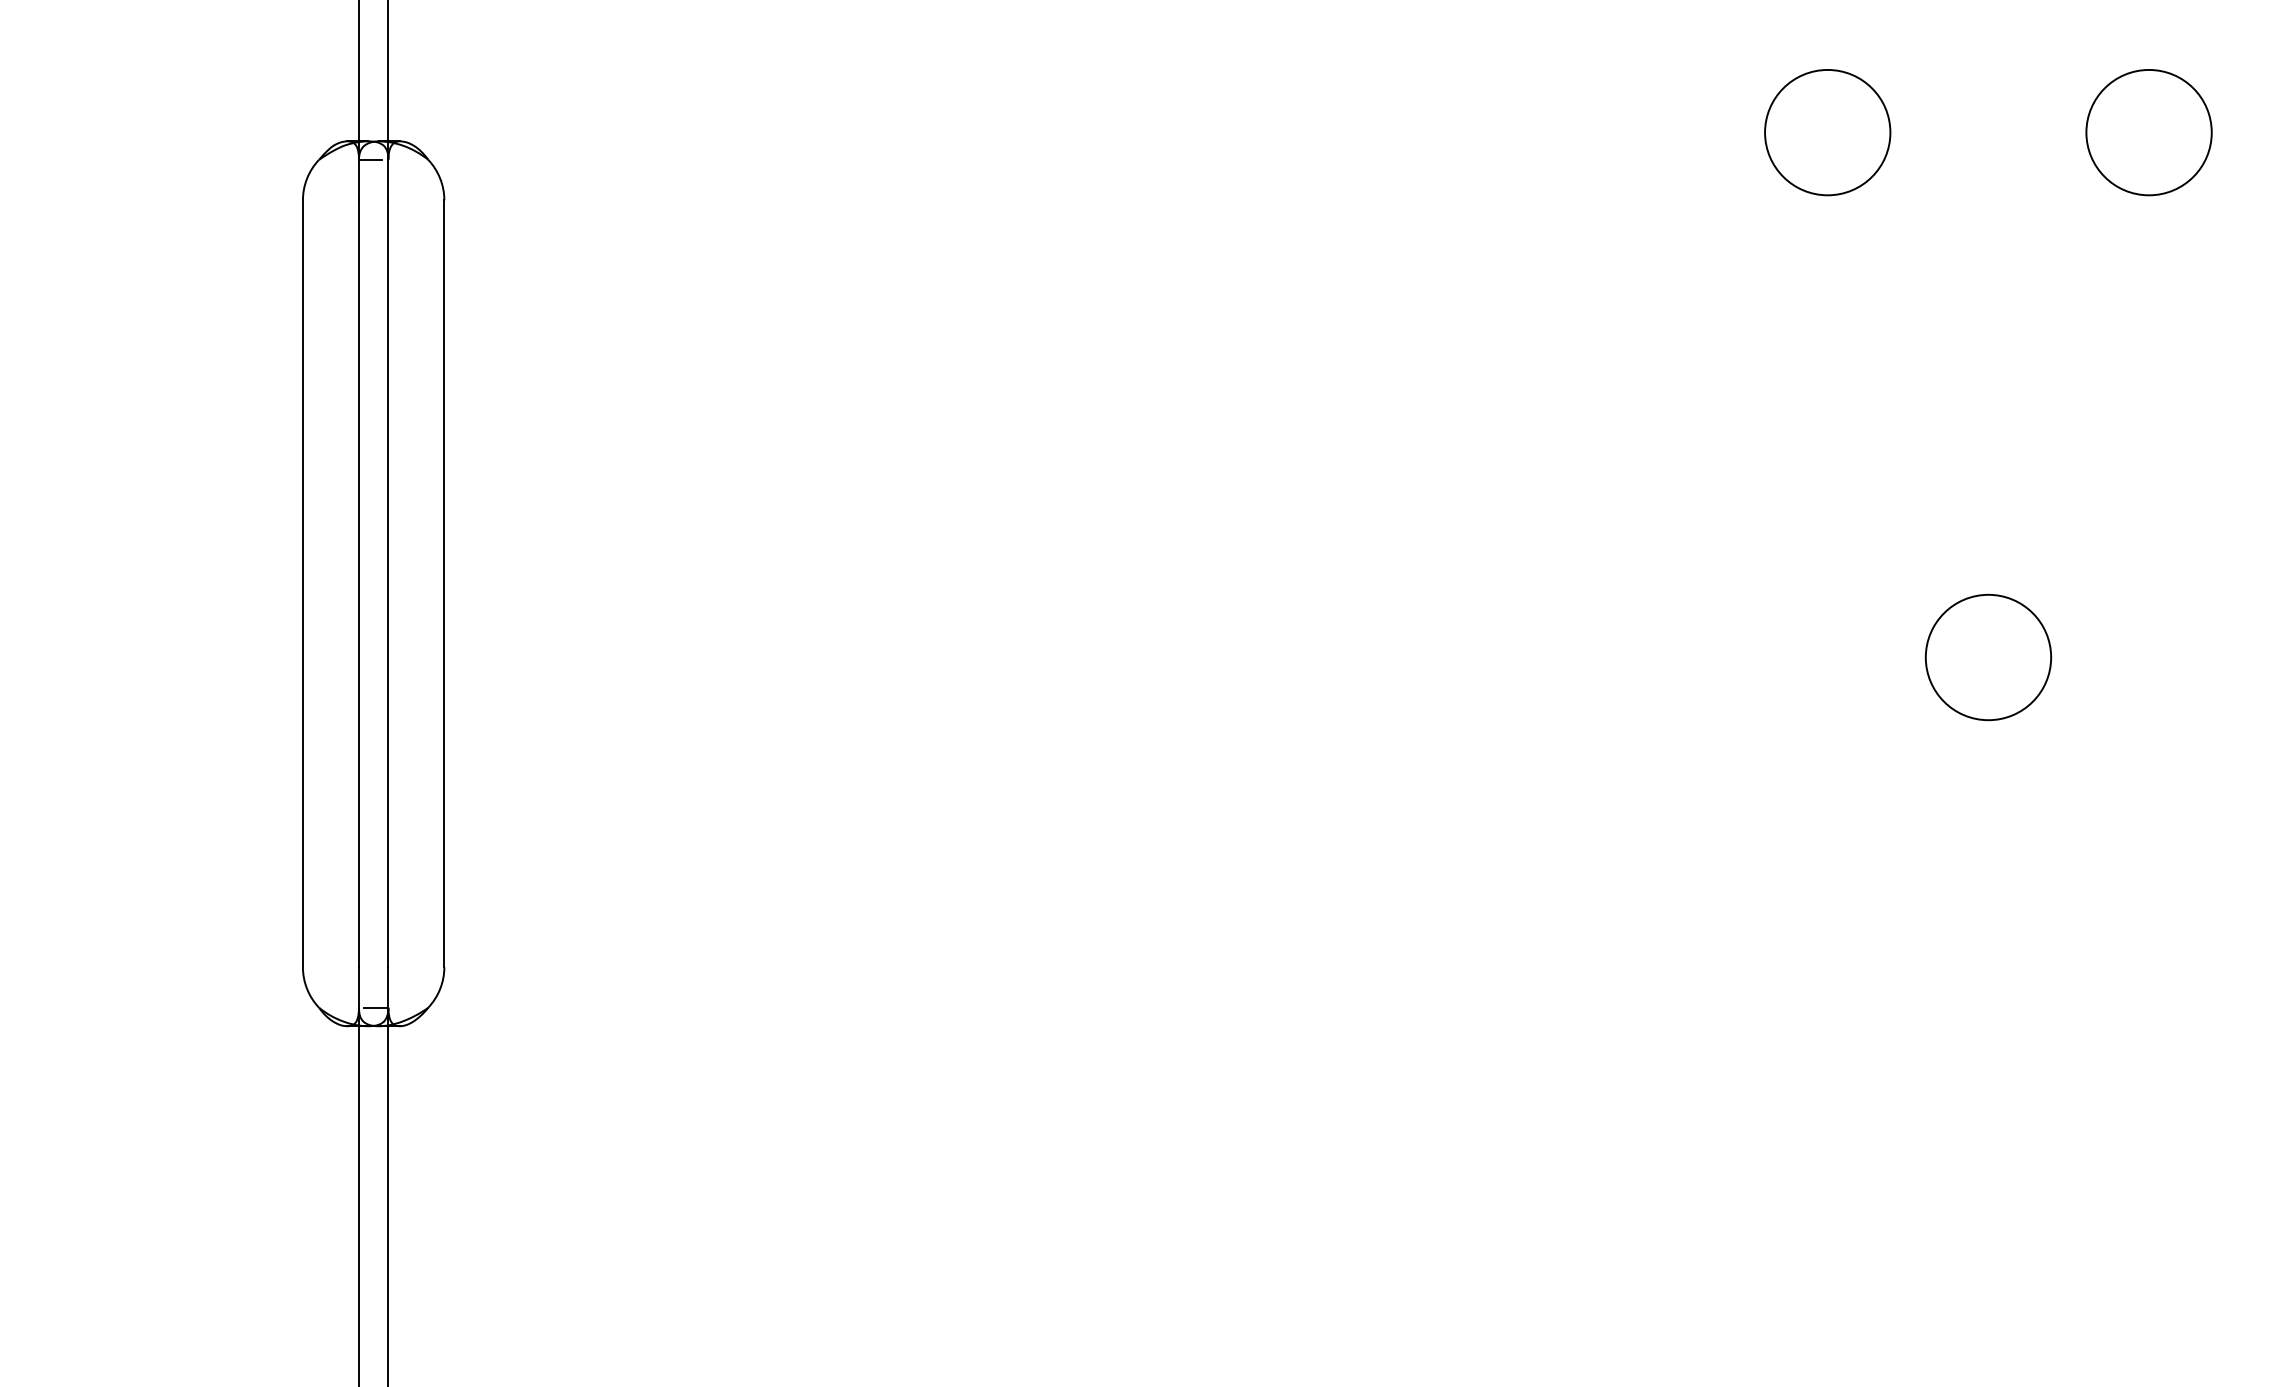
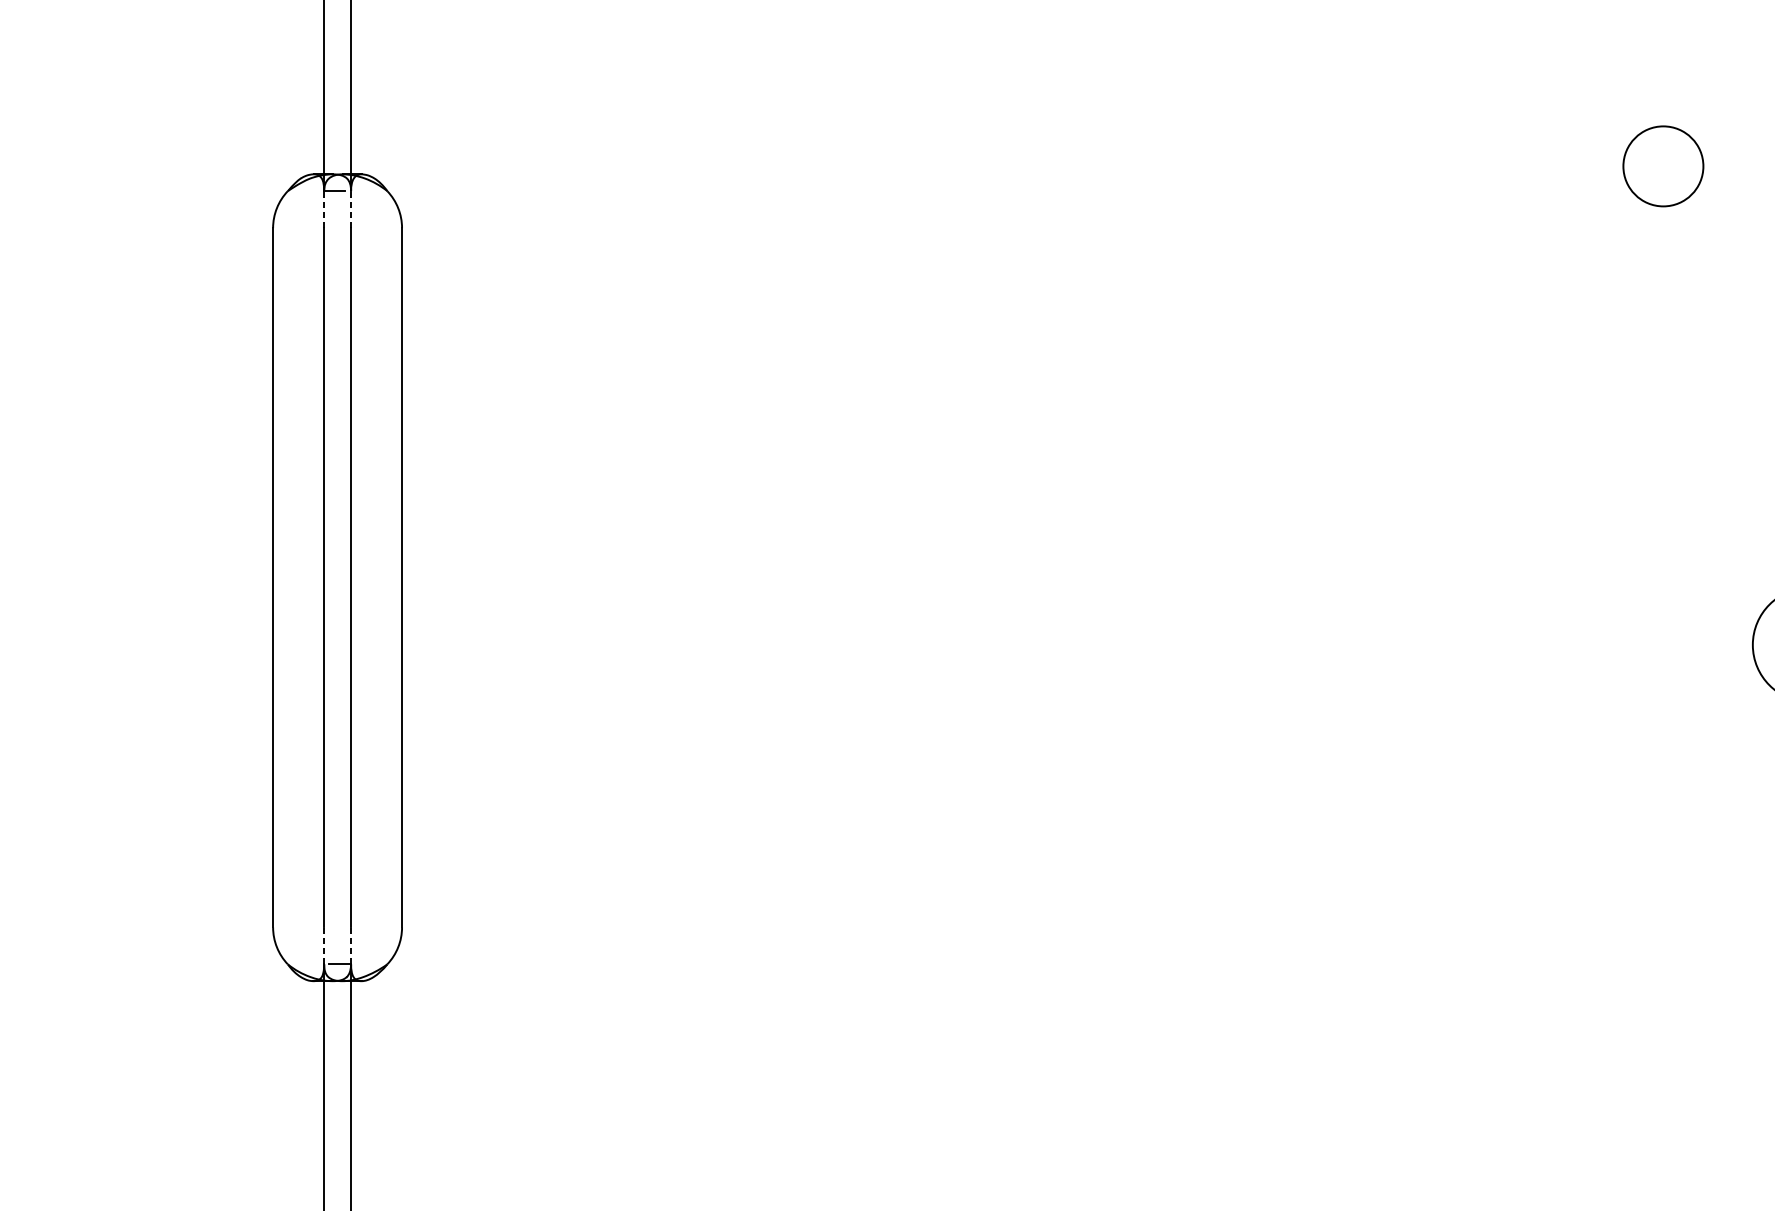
circle: (1827, 132) -> (1663, 166), size x0.7
line: (358, 179) -> (323, 209), solid -> dashed
line: (388, 179) -> (351, 209), solid -> dashed
line: (358, 987) -> (323, 945), solid -> dashed
line: (388, 987) -> (351, 945), solid -> dashed

